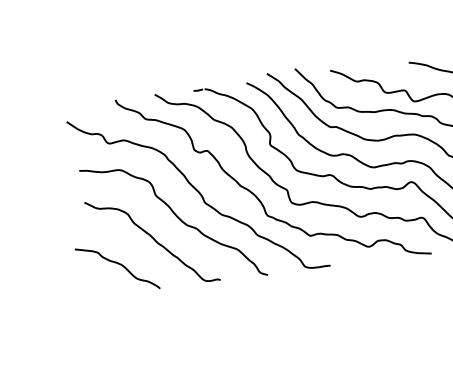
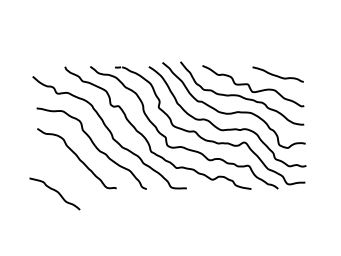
curve: (116, 264) -> (54, 191), moved

